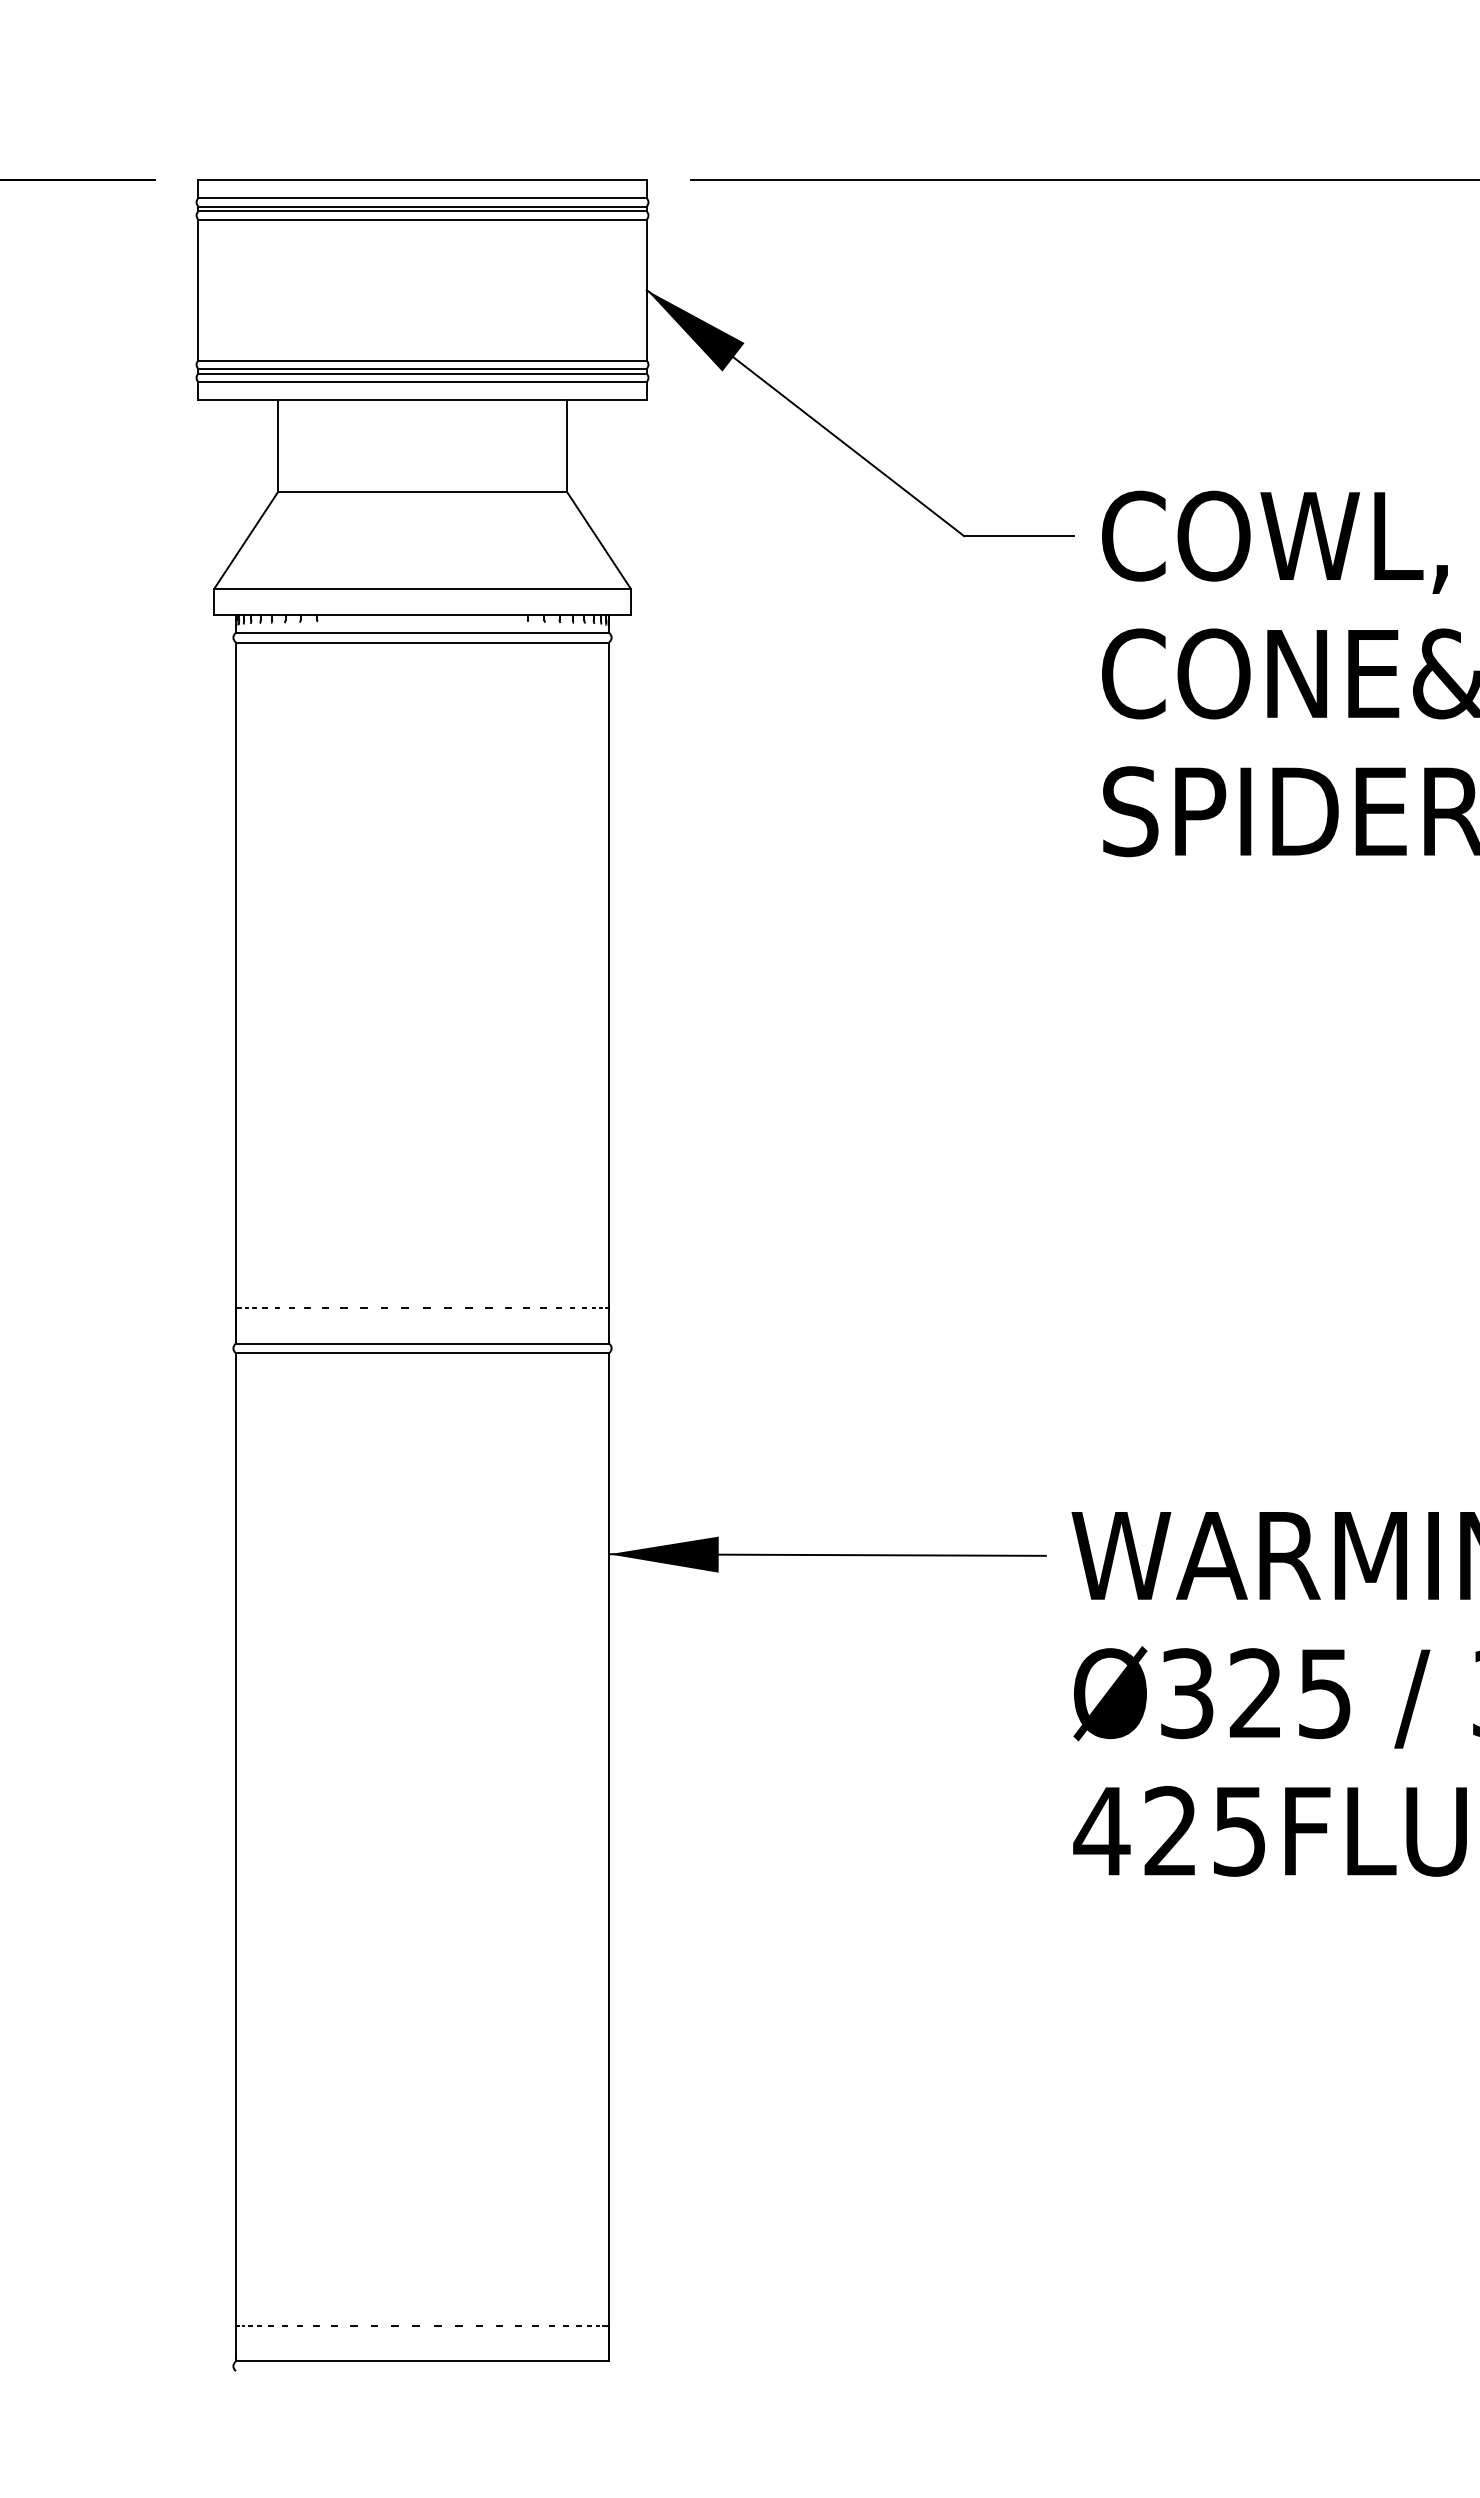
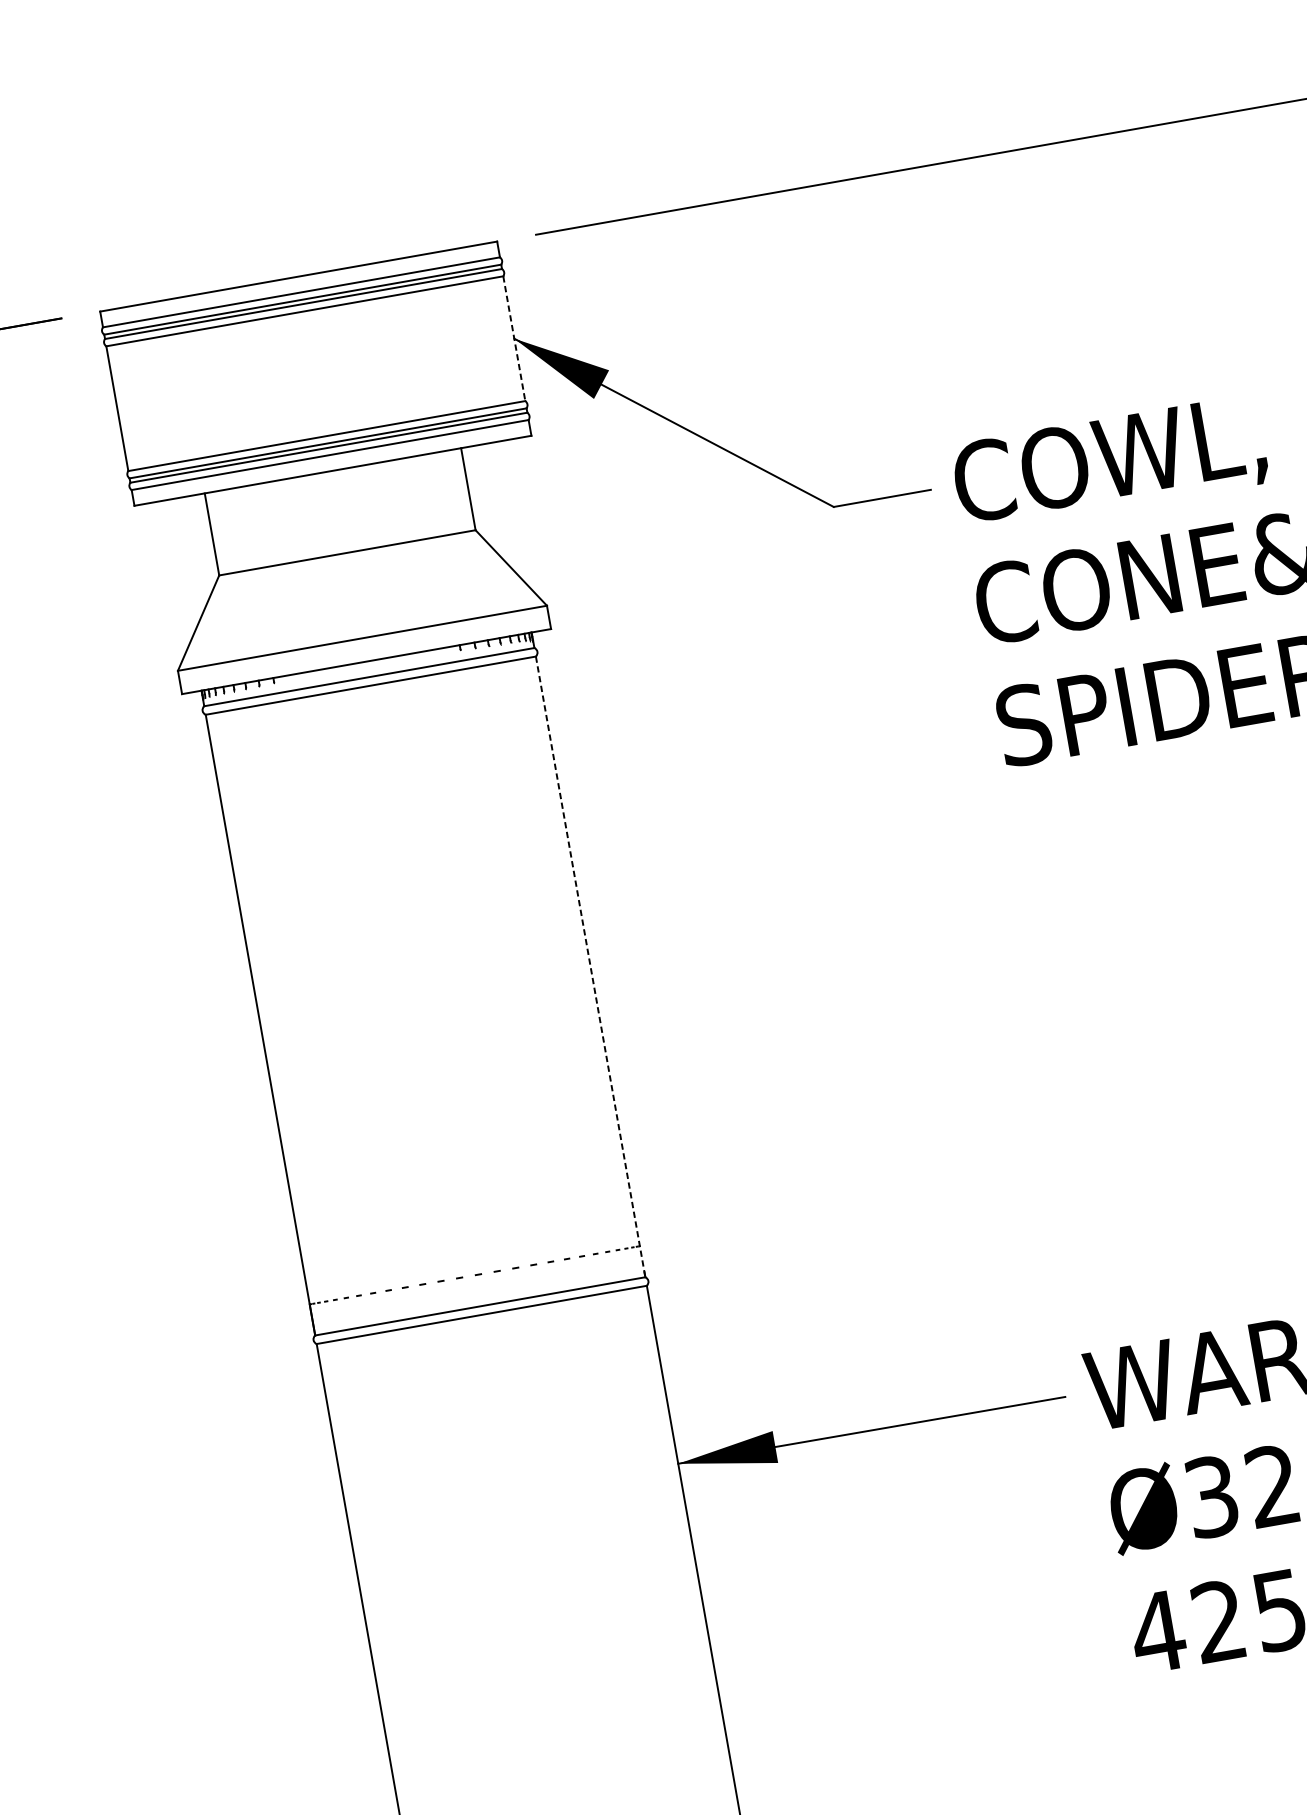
line: (646, 290) -> (514, 339), solid -> dashed
line: (609, 993) -> (591, 967), solid -> dashed

